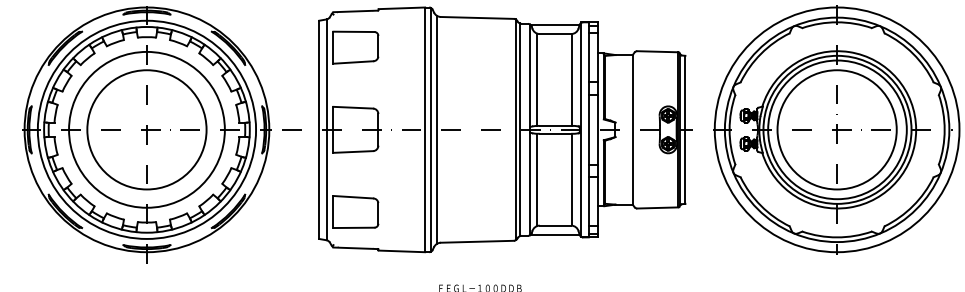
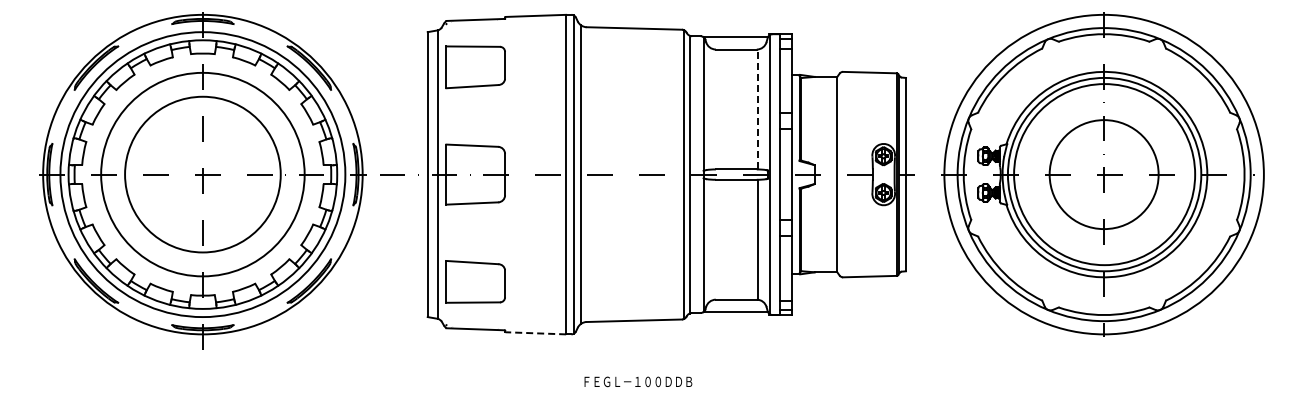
line: (537, 79) -> (712, 108), removed
line: (572, 79) -> (758, 109), solid -> dashed
circle: (837, 129) -> (1104, 174), size x0.7
line: (537, 179) -> (712, 239), removed
line: (401, 251) -> (535, 333), solid -> dashed

